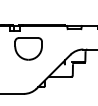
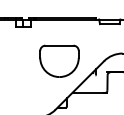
part: (28, 48) -> (59, 60), moved

